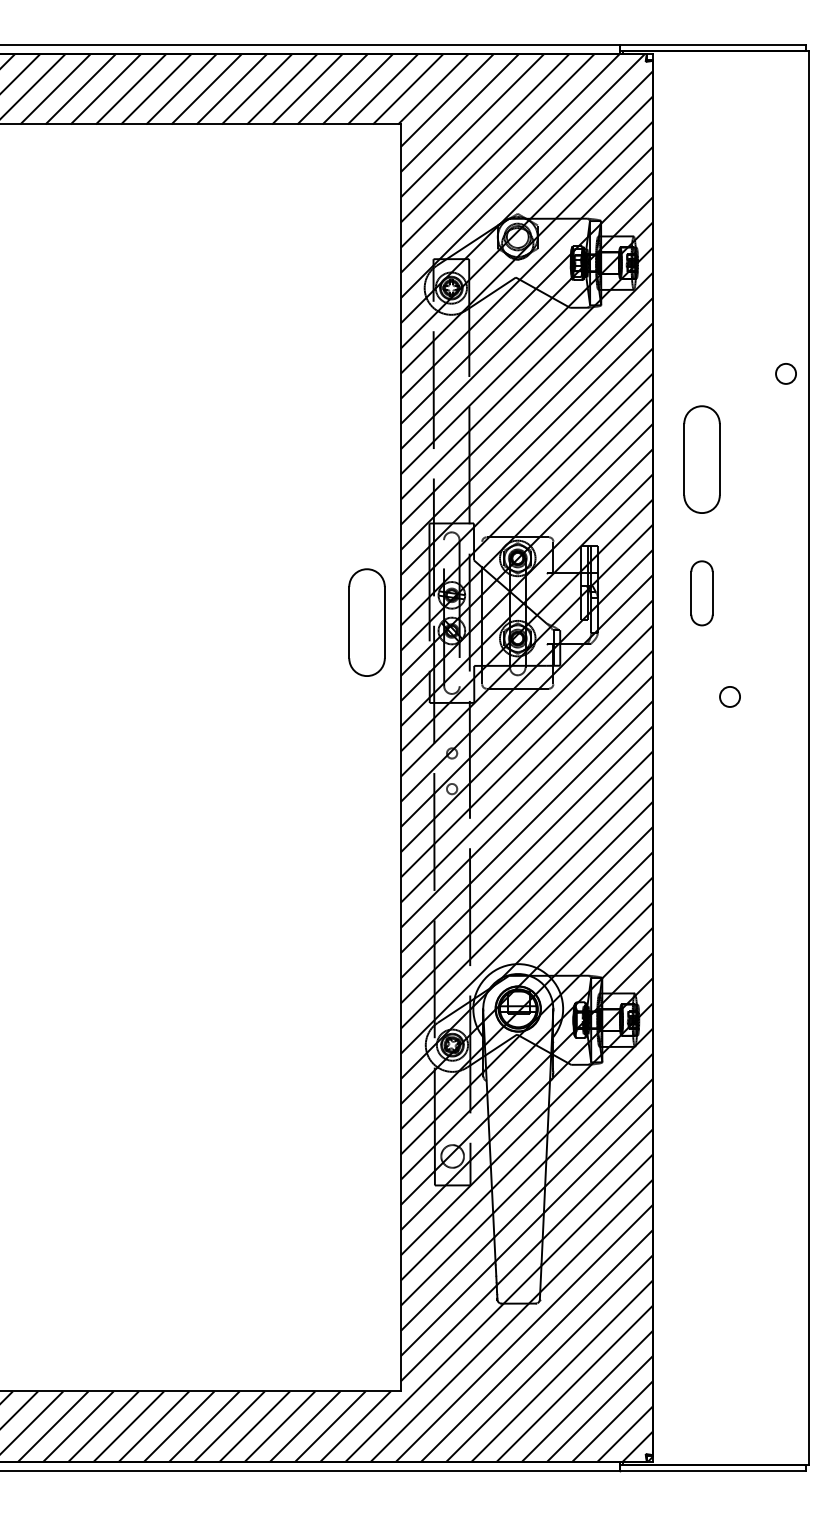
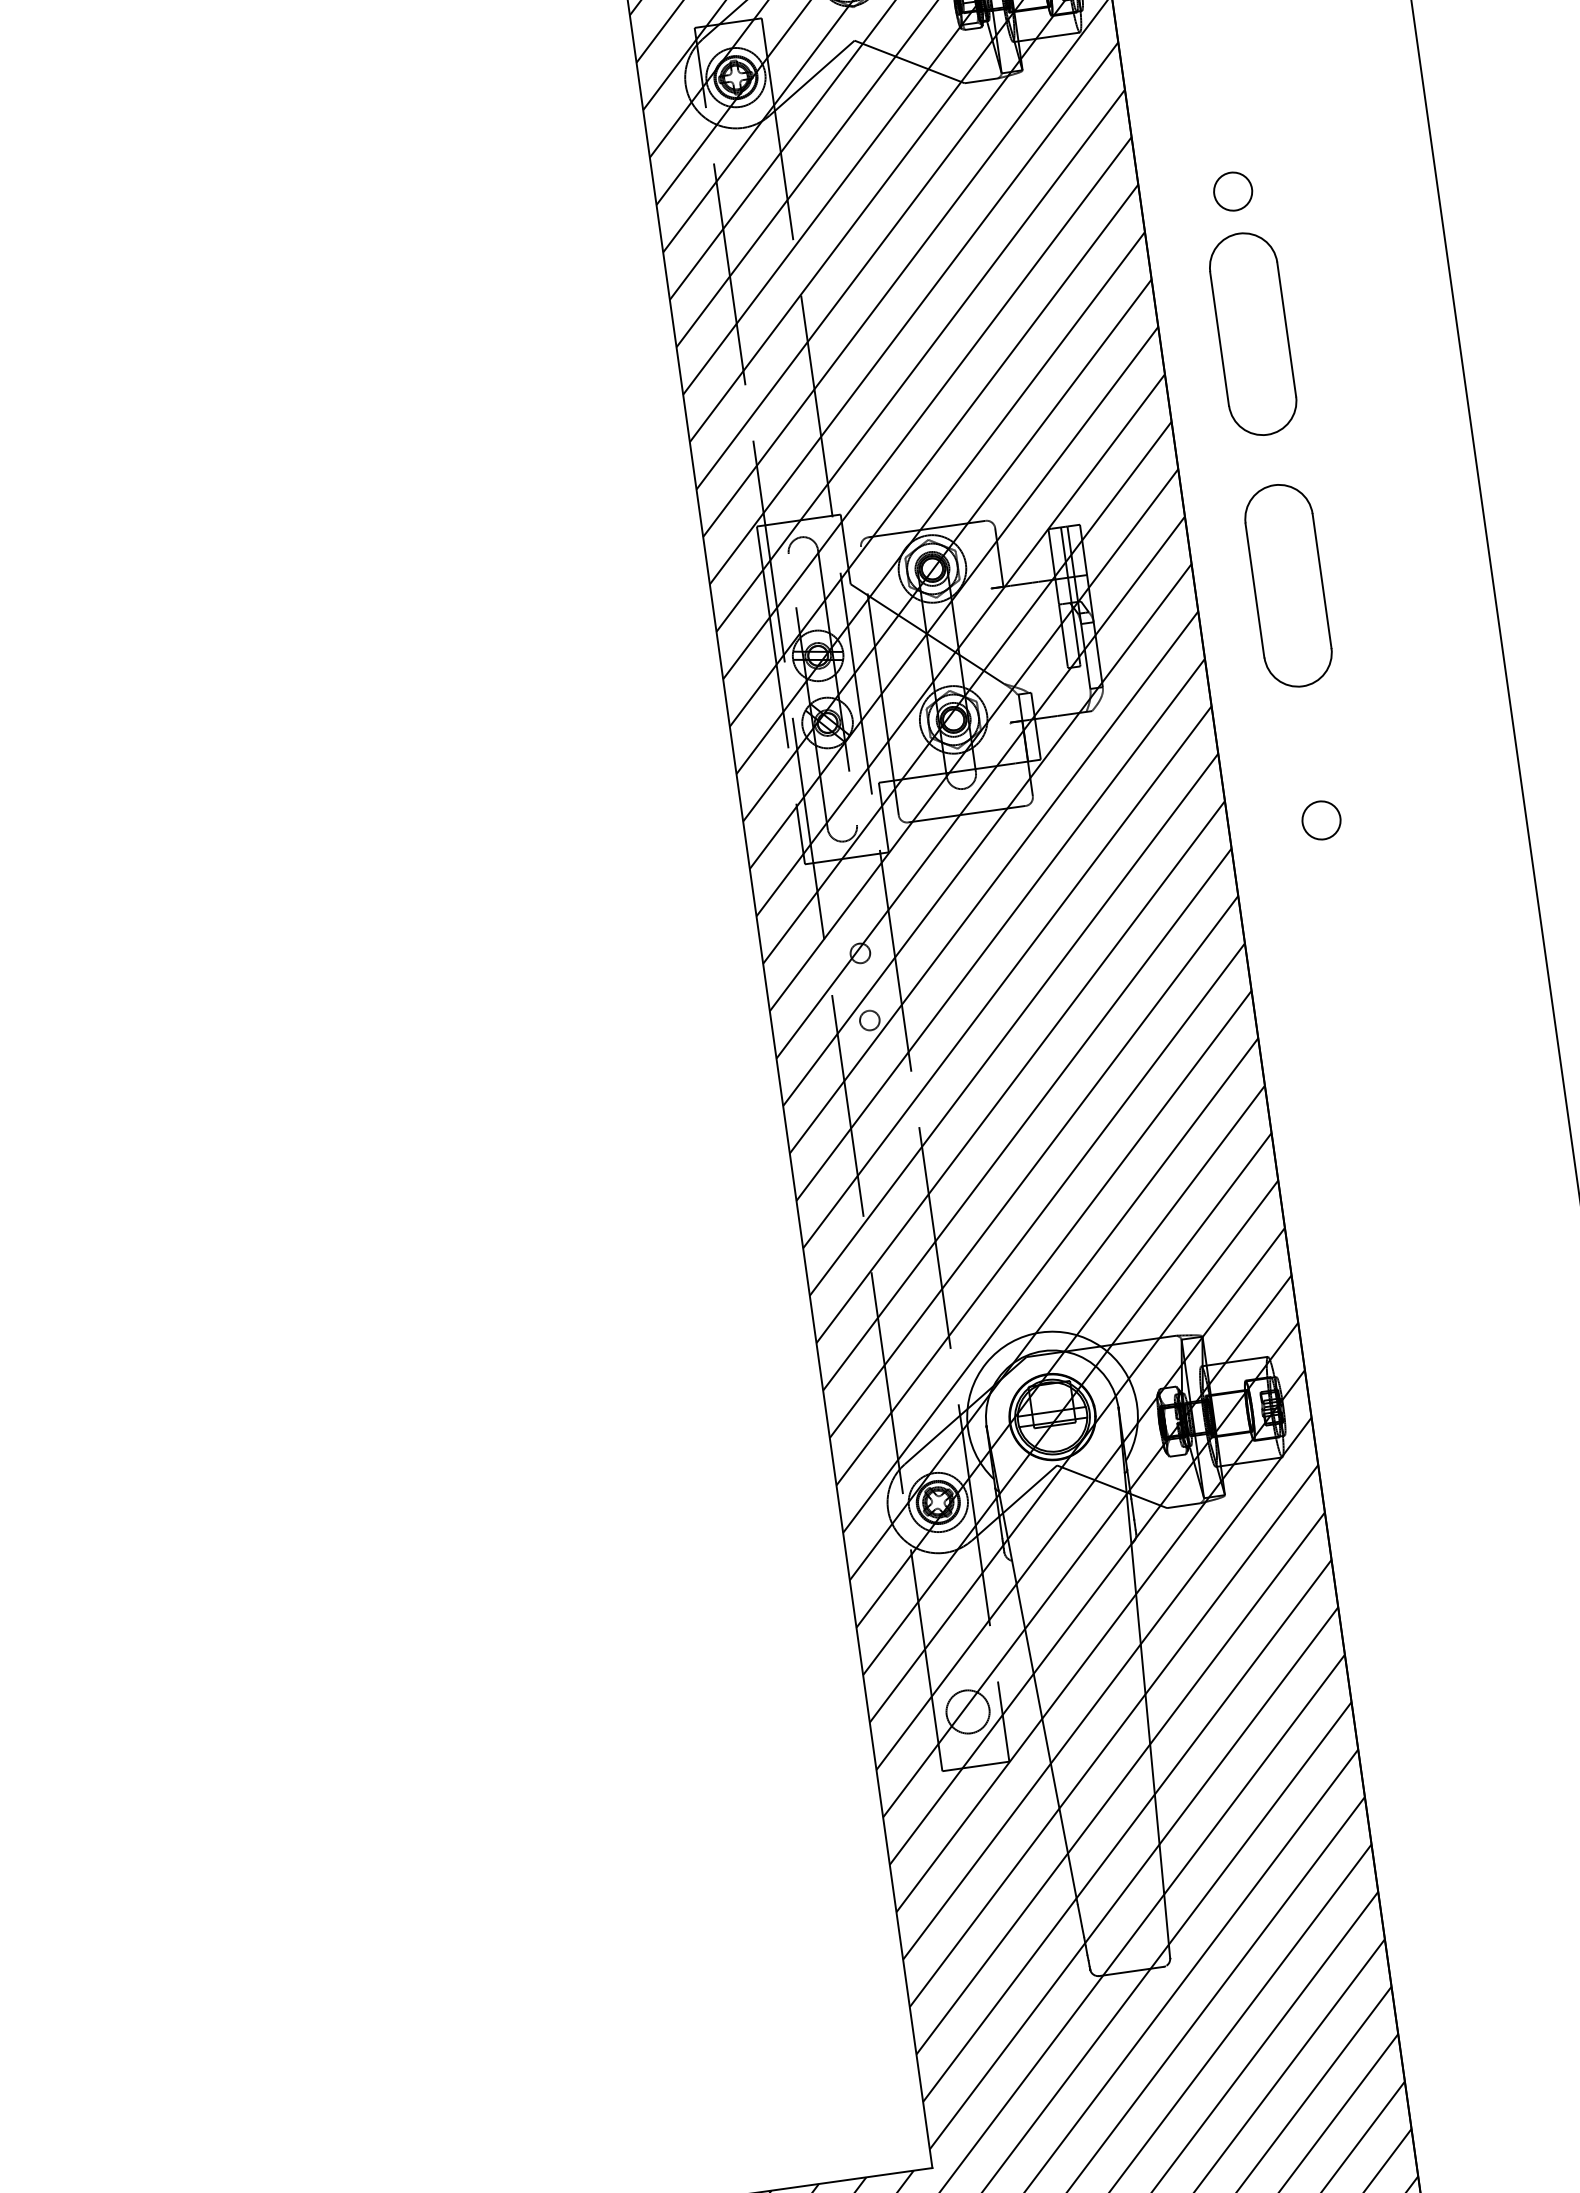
circle: (785, 373) -> (1232, 191), moved
part: (701, 593) -> (1287, 586), size x1.67
part: (366, 622) -> (664, 729), removed
circle: (729, 696) -> (1320, 819), moved

